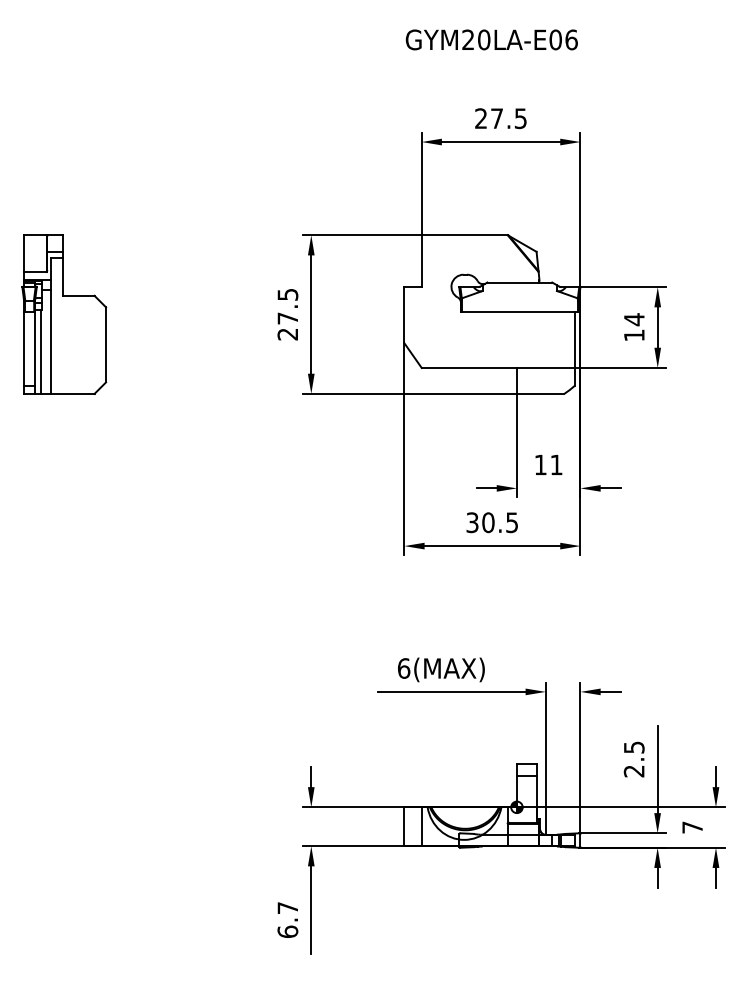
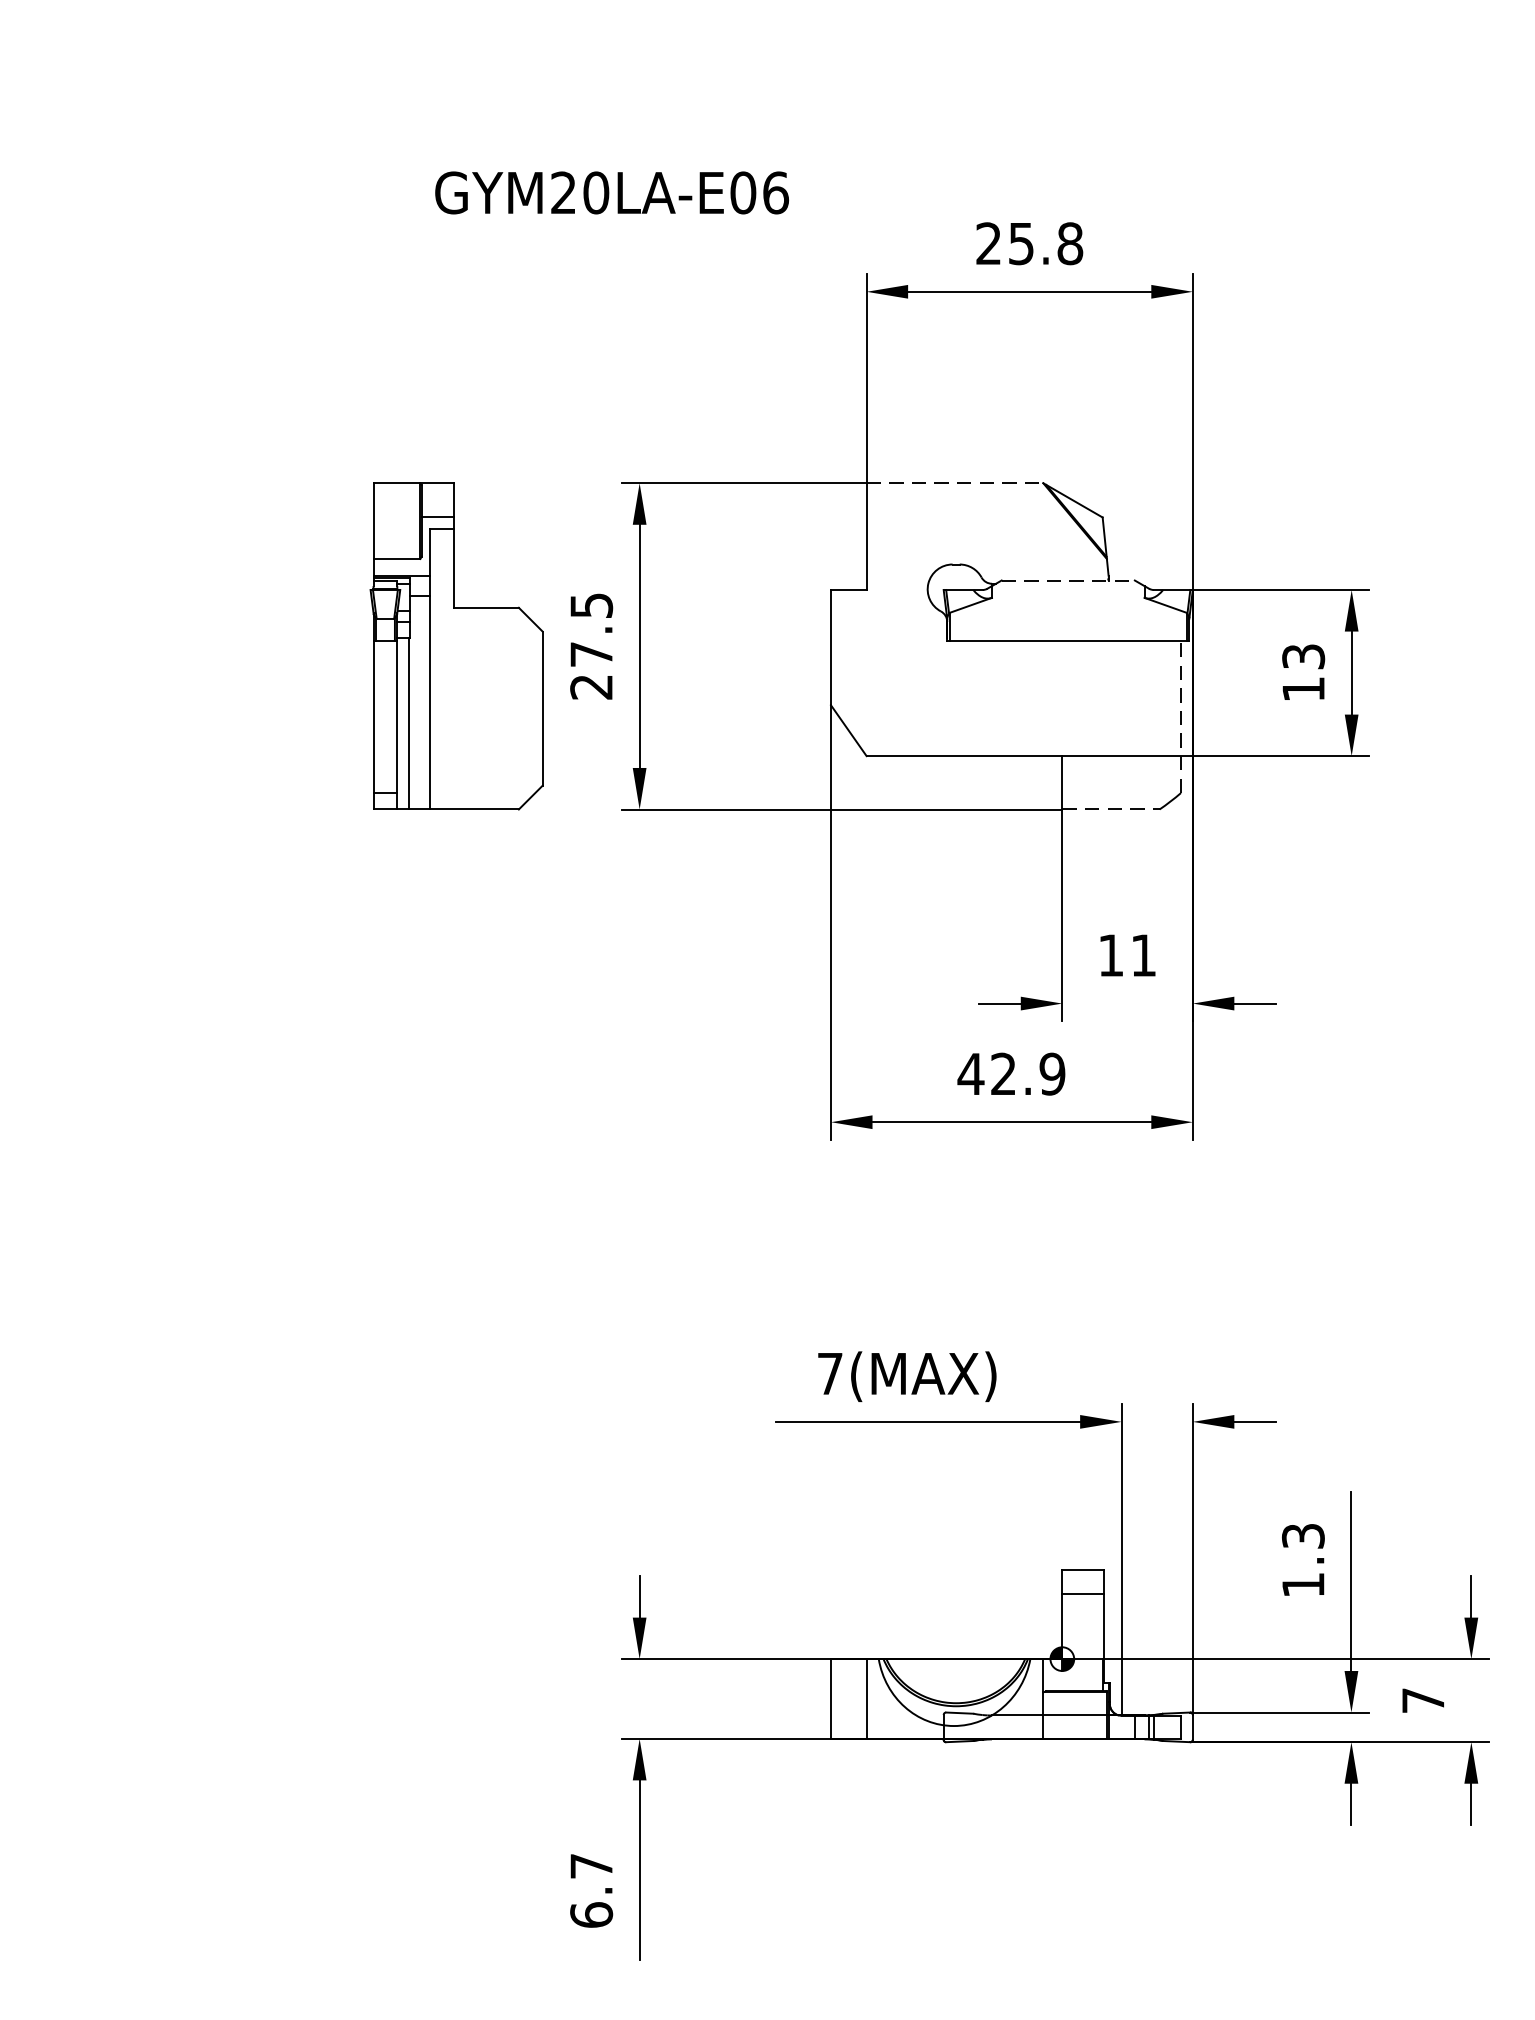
text: (491, 39) -> (611, 192), moved
text: (509, 118) -> (1047, 243), 27.5 -> 25.8
line: (465, 235) -> (956, 483), solid -> dashed
line: (520, 282) -> (1069, 580), solid -> dashed
part: (64, 314) -> (457, 646), moved
text: (634, 319) -> (1303, 656), 14 -> 13
line: (574, 348) -> (1180, 716), solid -> dashed
line: (540, 393) -> (1110, 808), solid -> dashed
text: (491, 522) -> (1010, 1073), 30.5 -> 42.9
text: (404, 668) -> (831, 1373), 6(MAX) -> 7(MAX)
text: (633, 759) -> (1301, 1560), 2.5 -> 1.3

